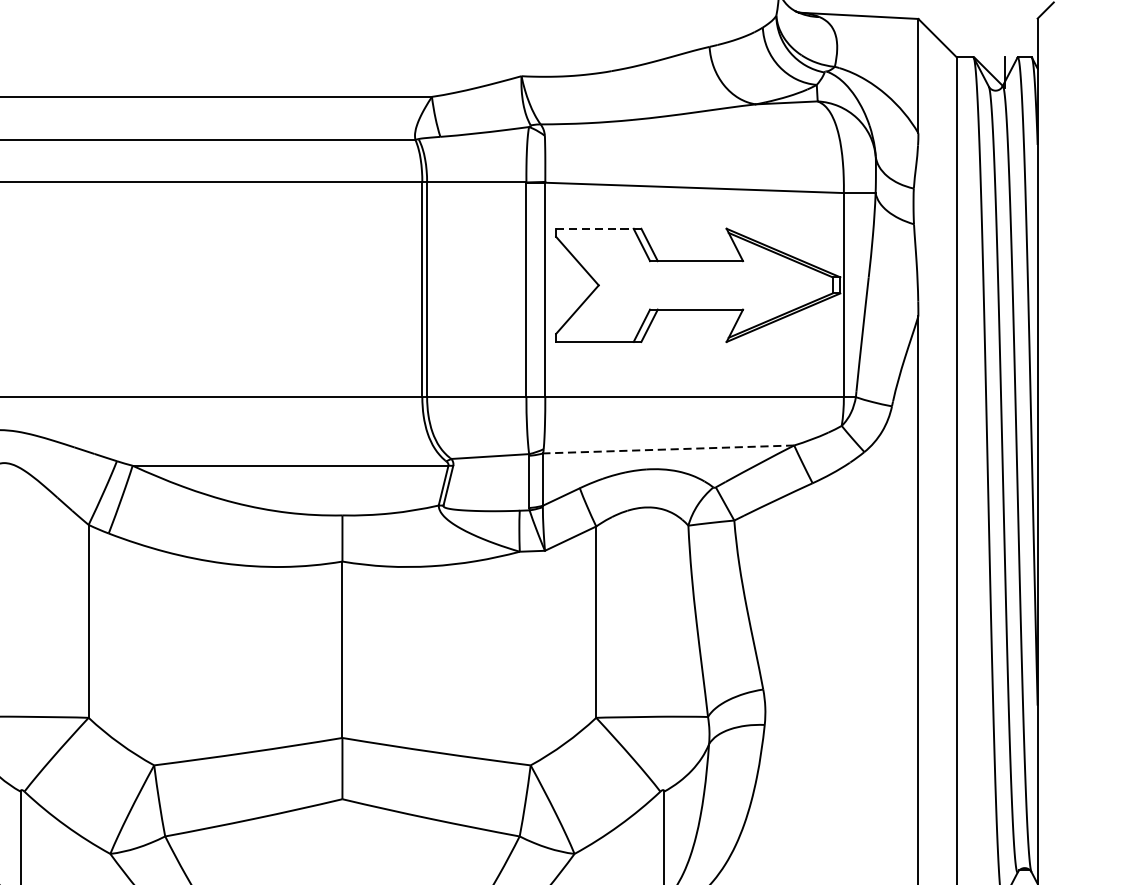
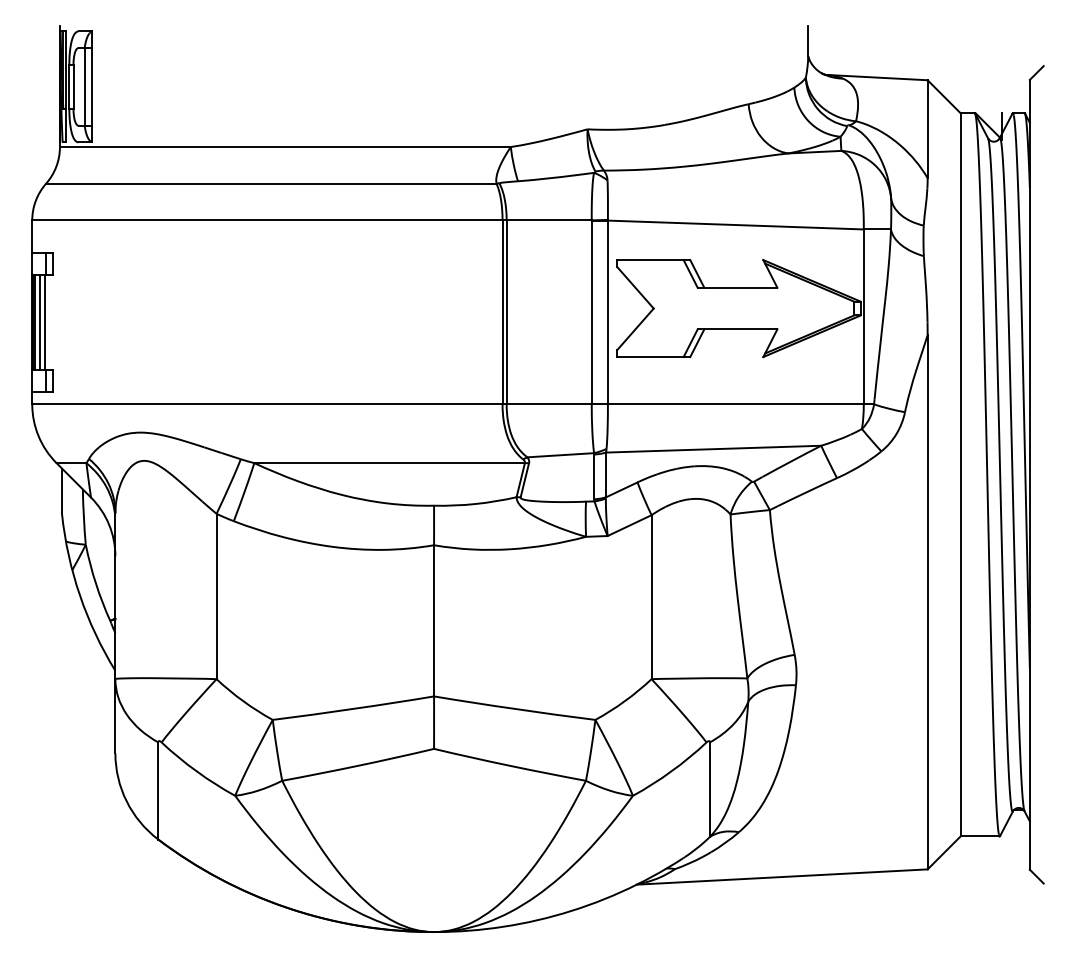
line: (598, 229) -> (653, 260), dashed -> solid
line: (668, 449) -> (713, 449), dashed -> solid

